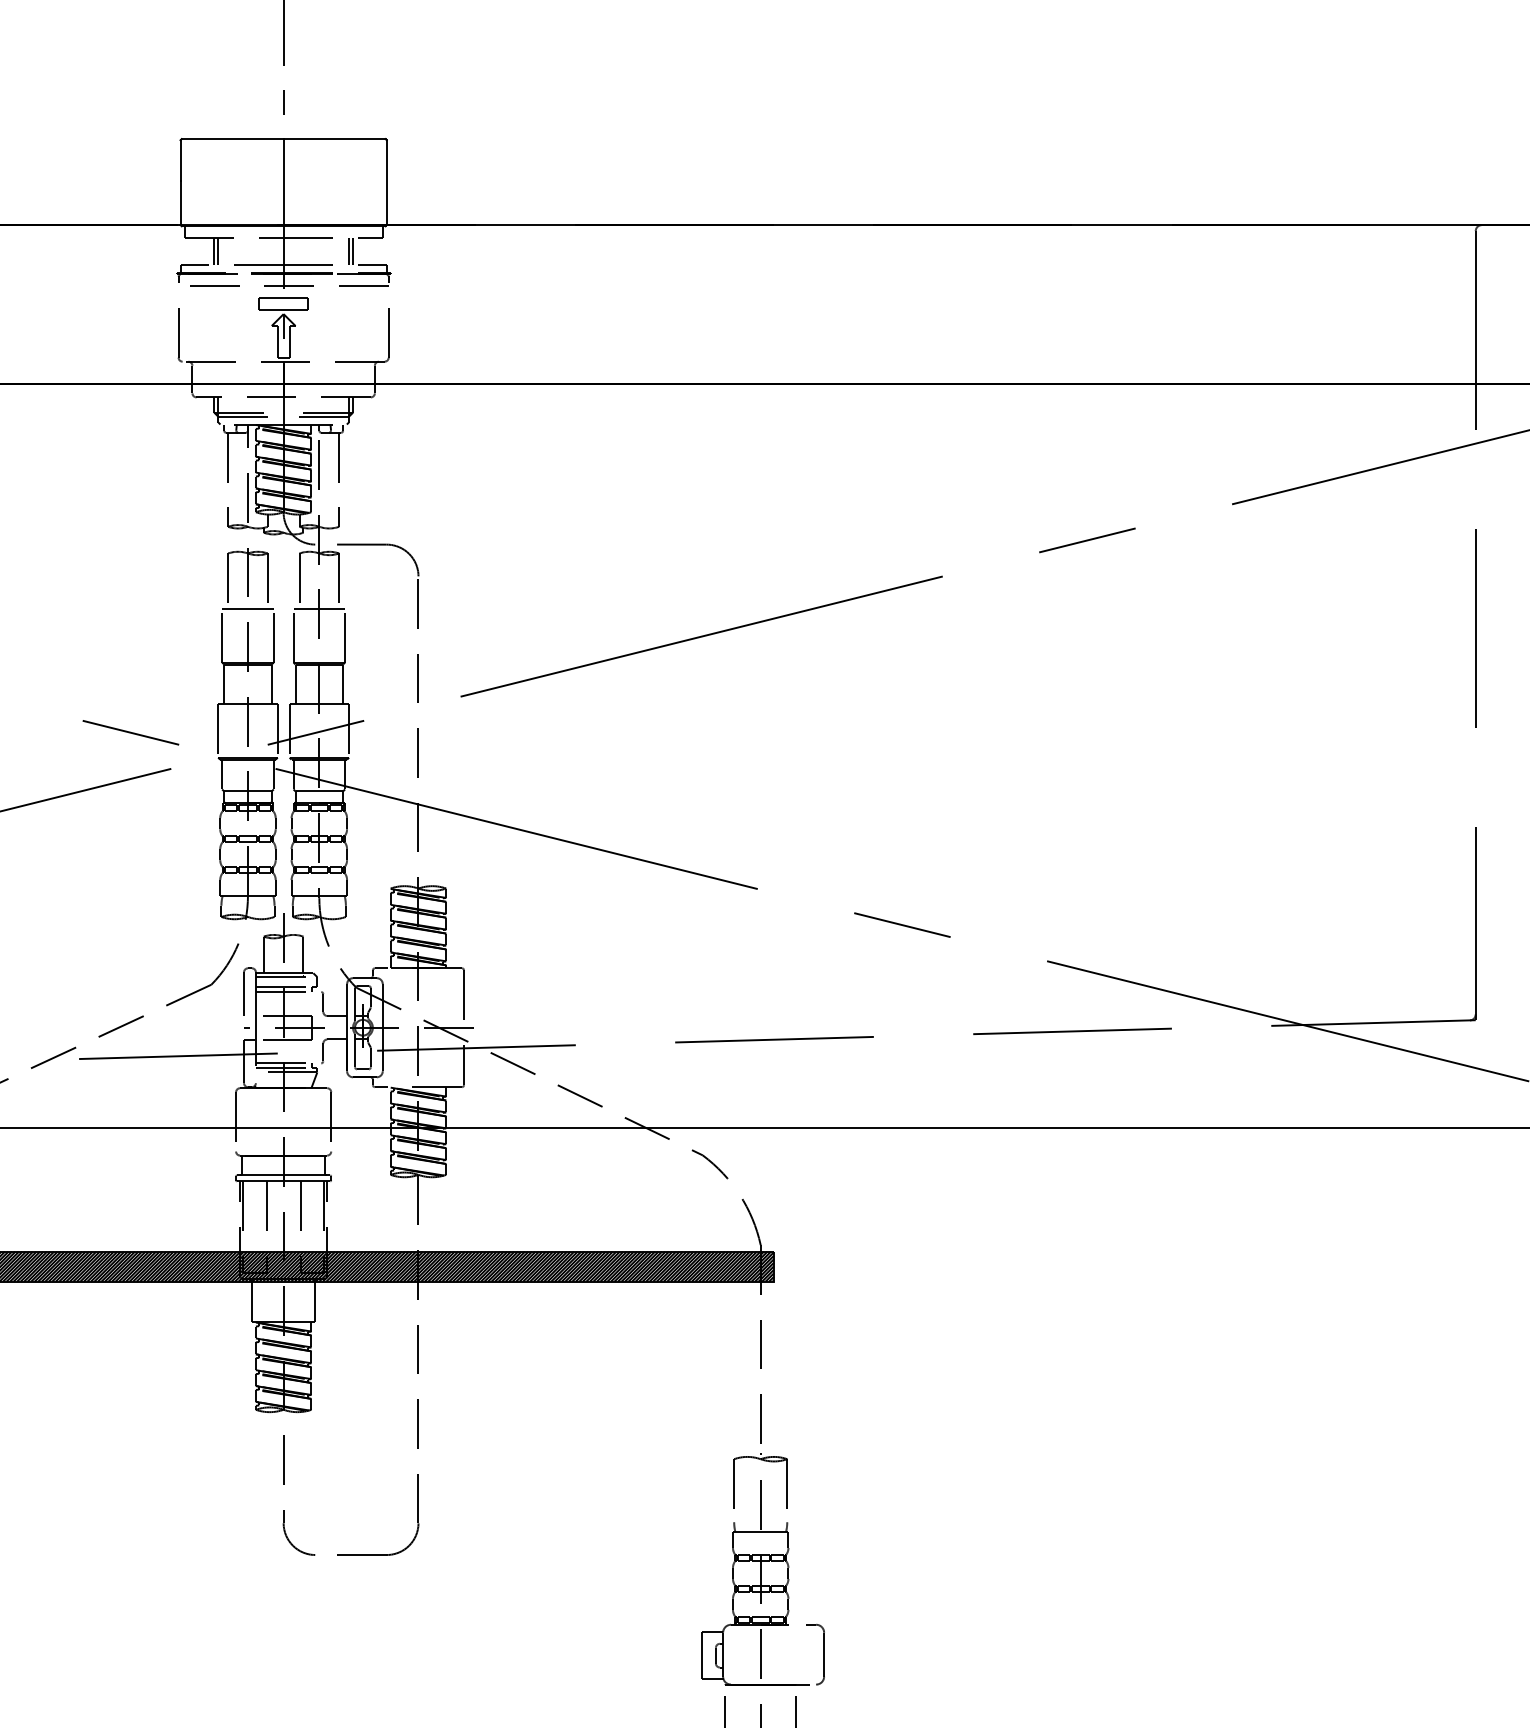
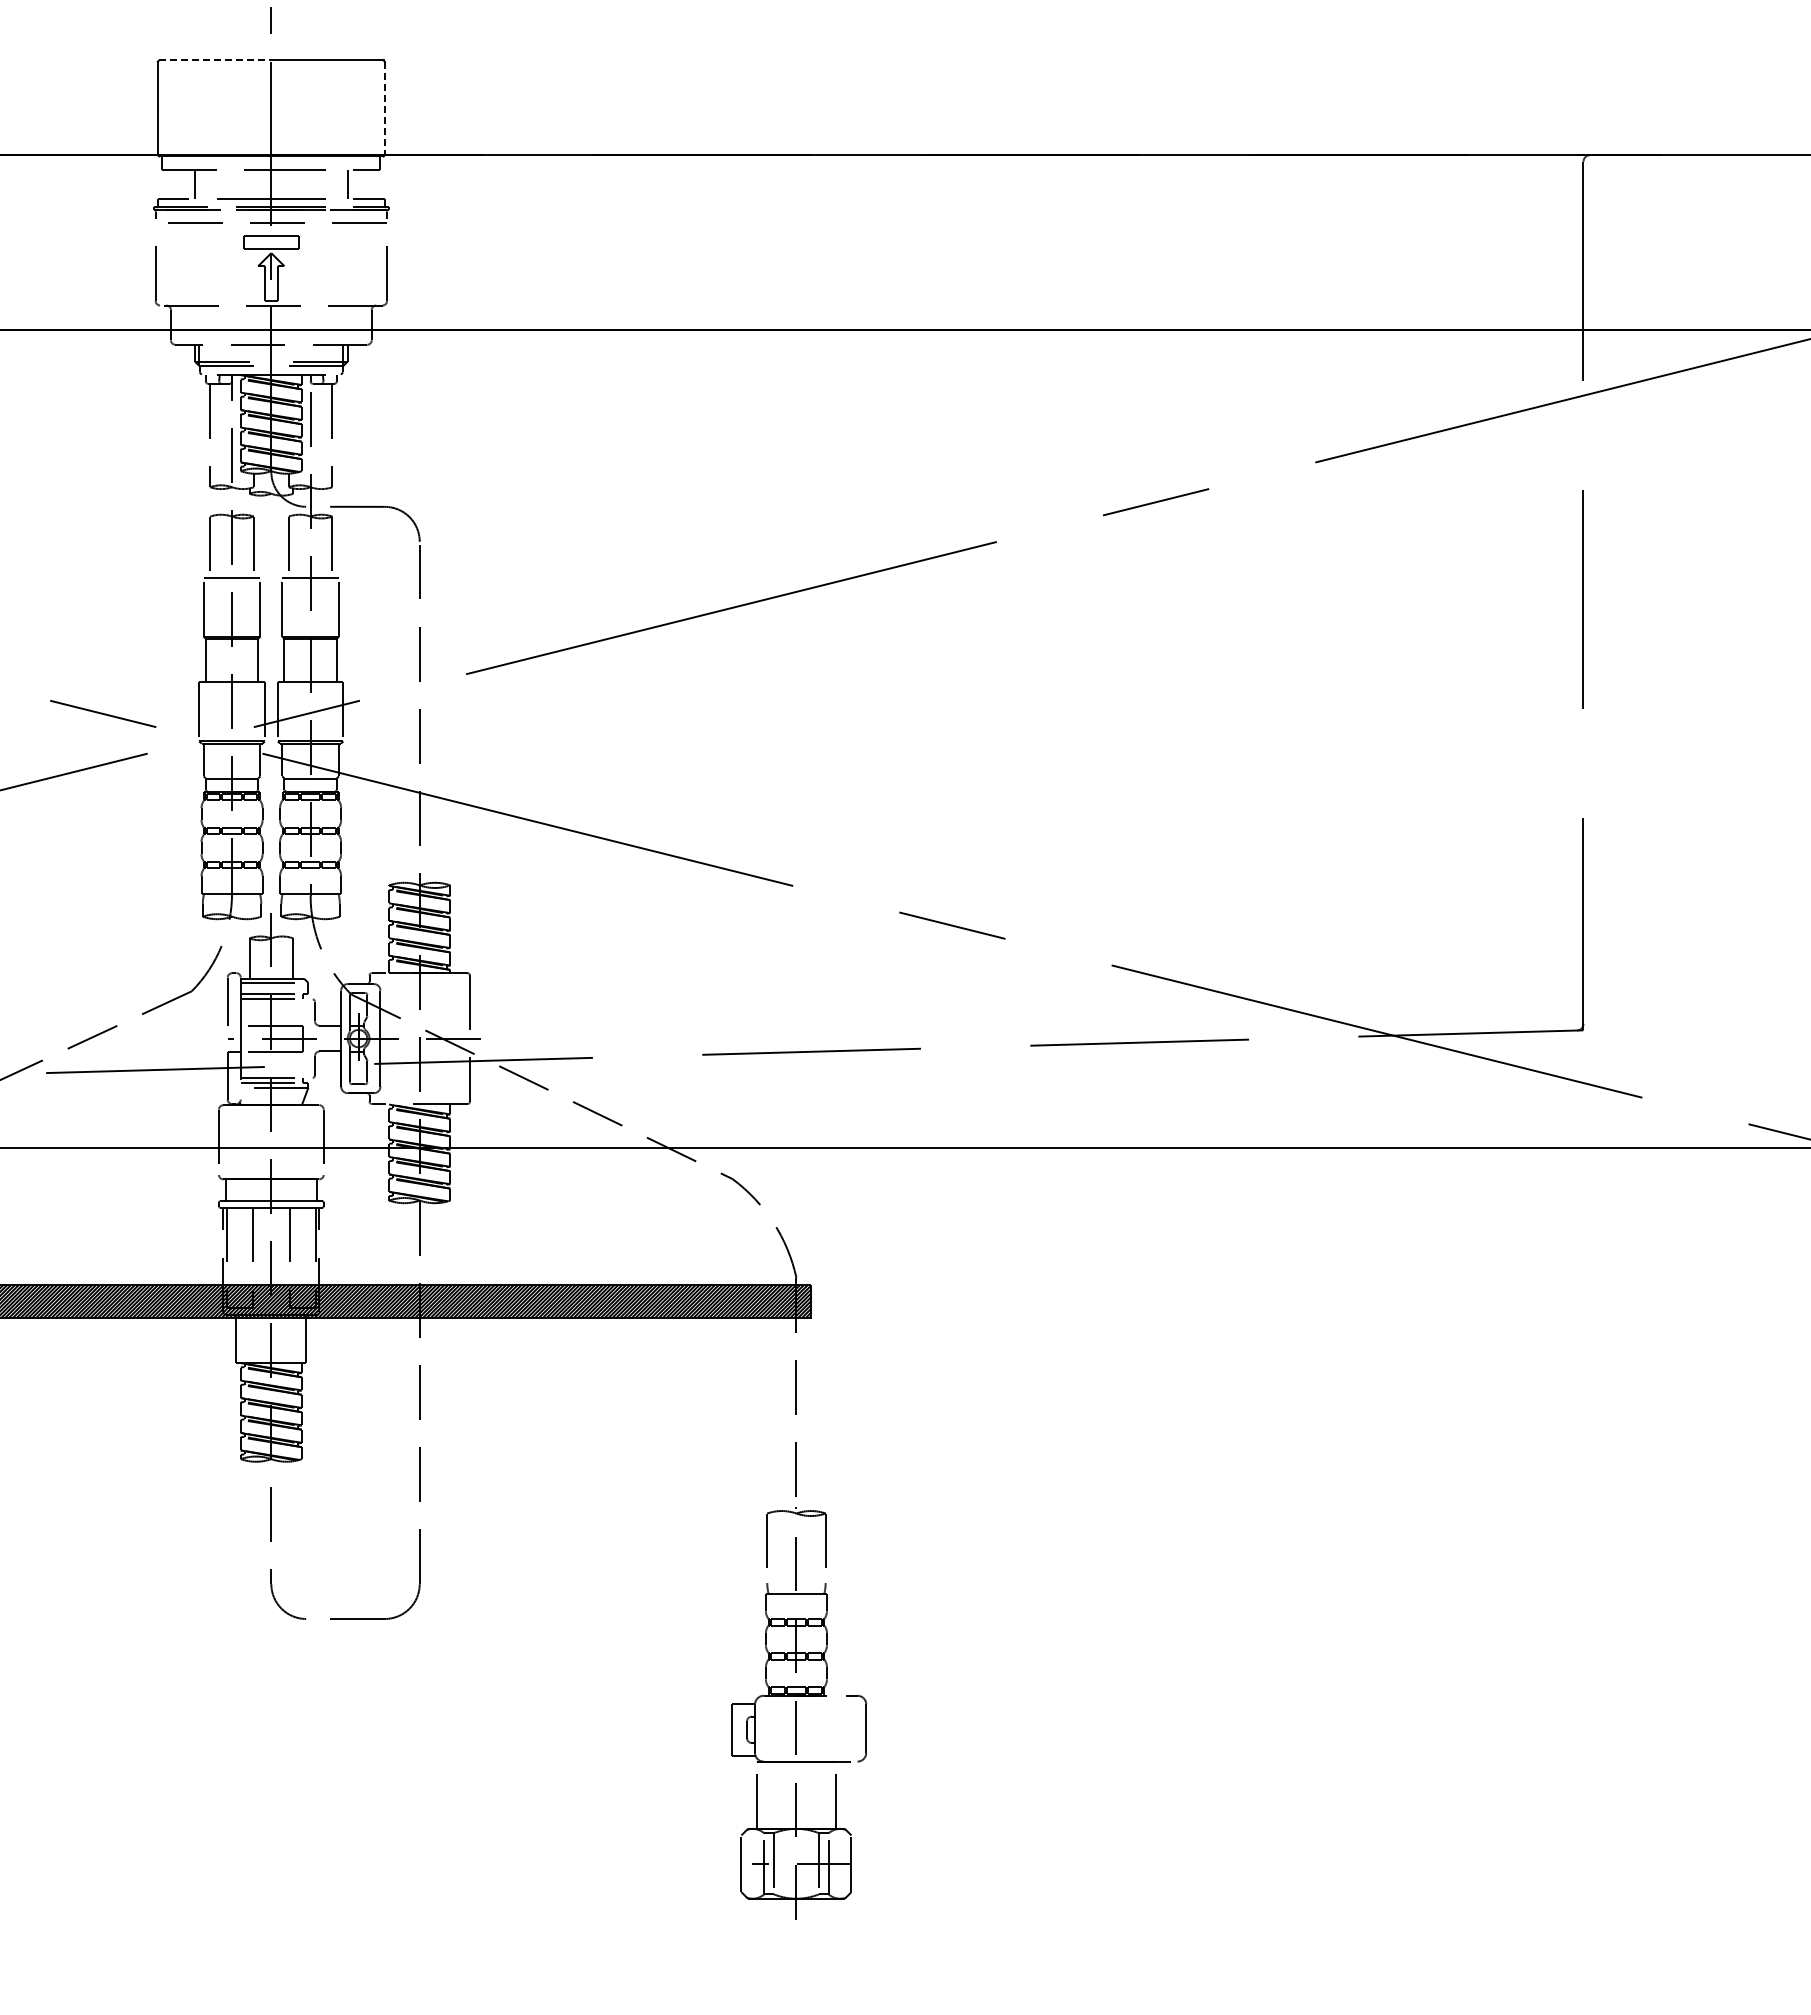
line: (232, 139) -> (215, 60), solid -> dashed
line: (386, 182) -> (384, 108), solid -> dashed
line: (218, 250) -> (199, 183), removed
line: (349, 250) -> (343, 183), removed

